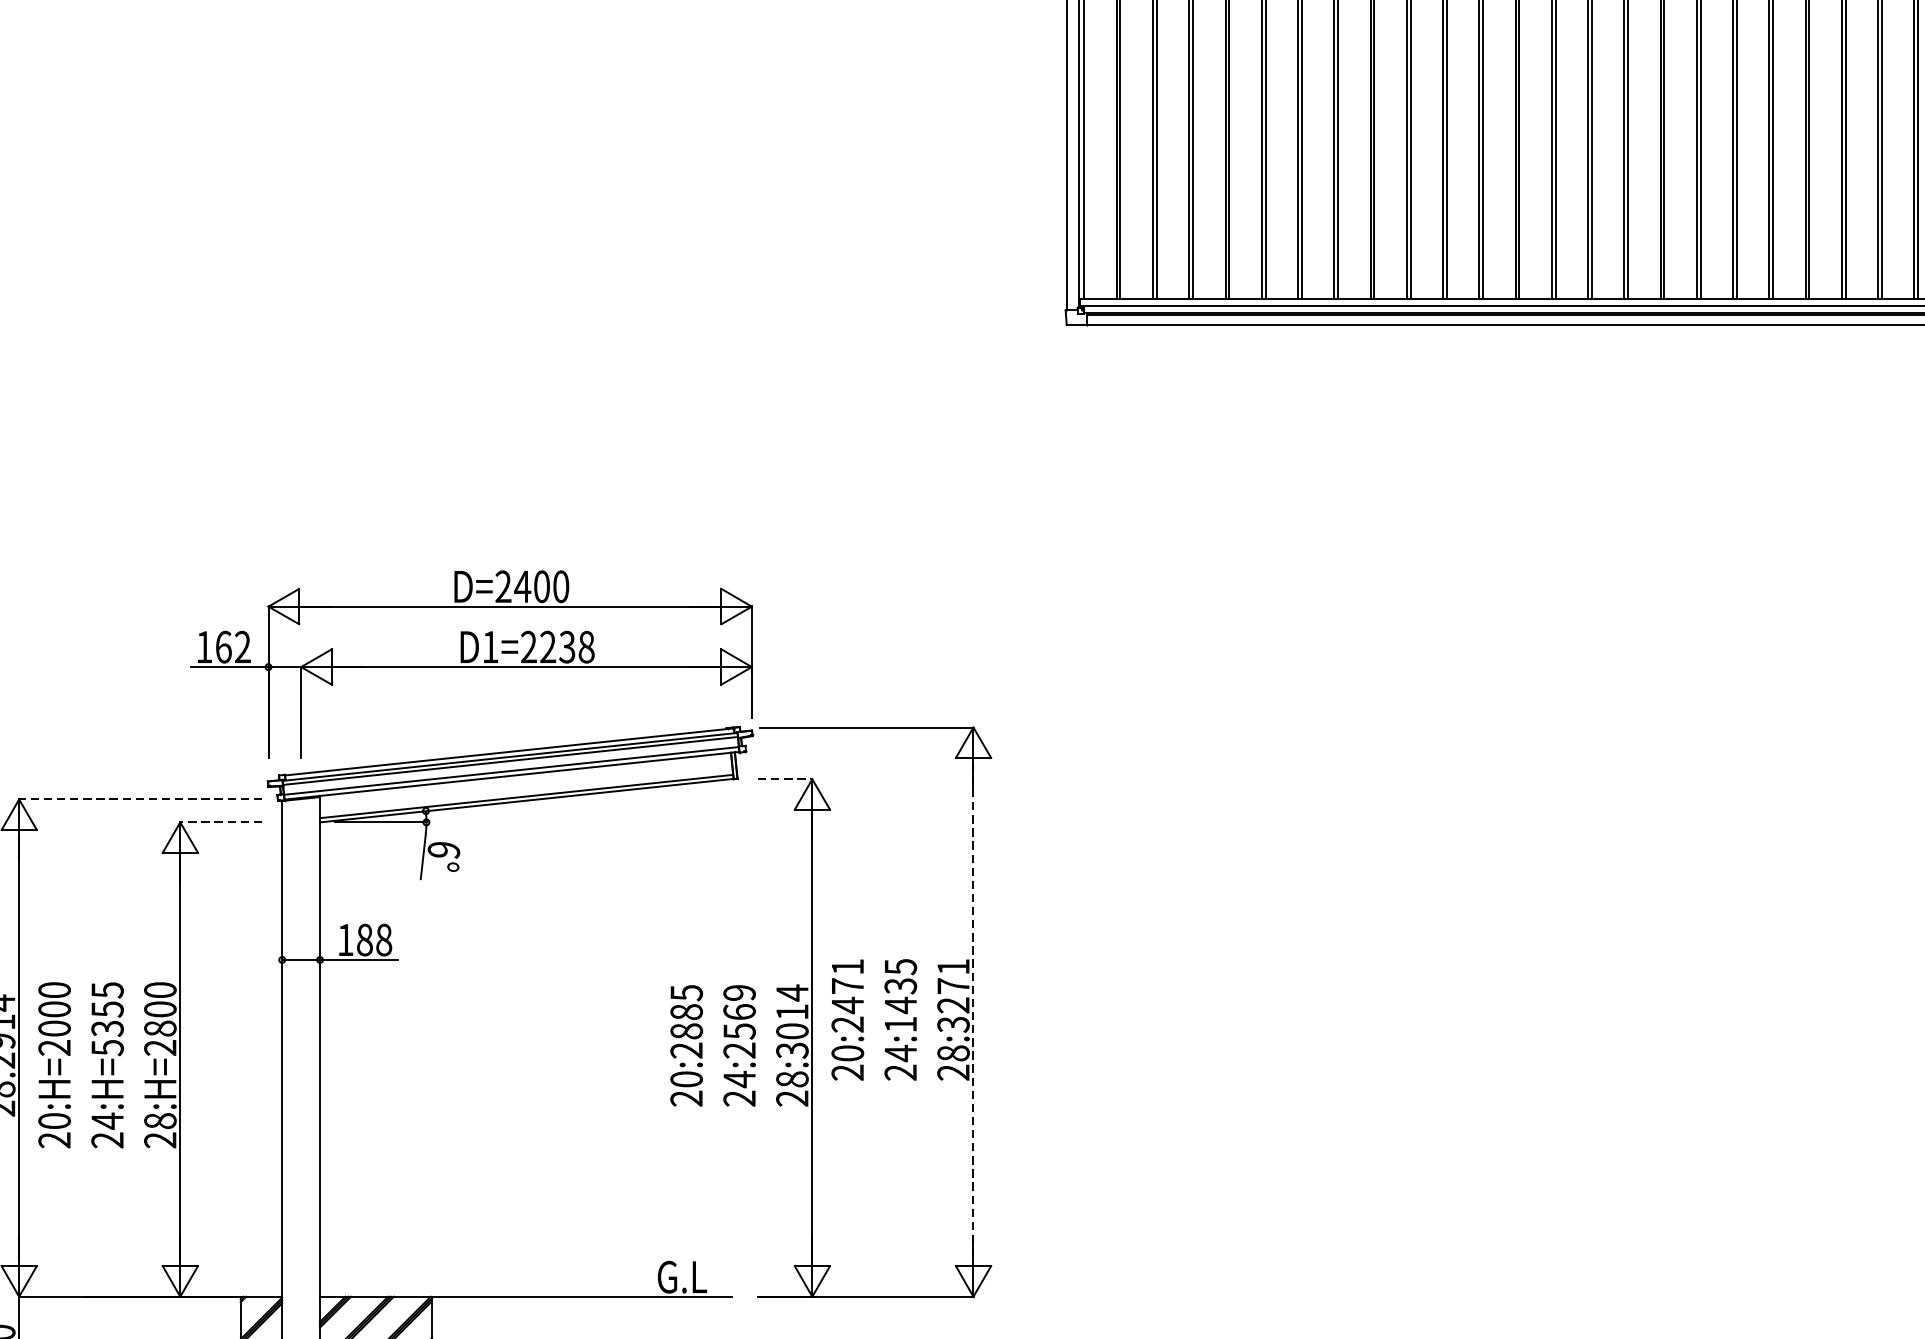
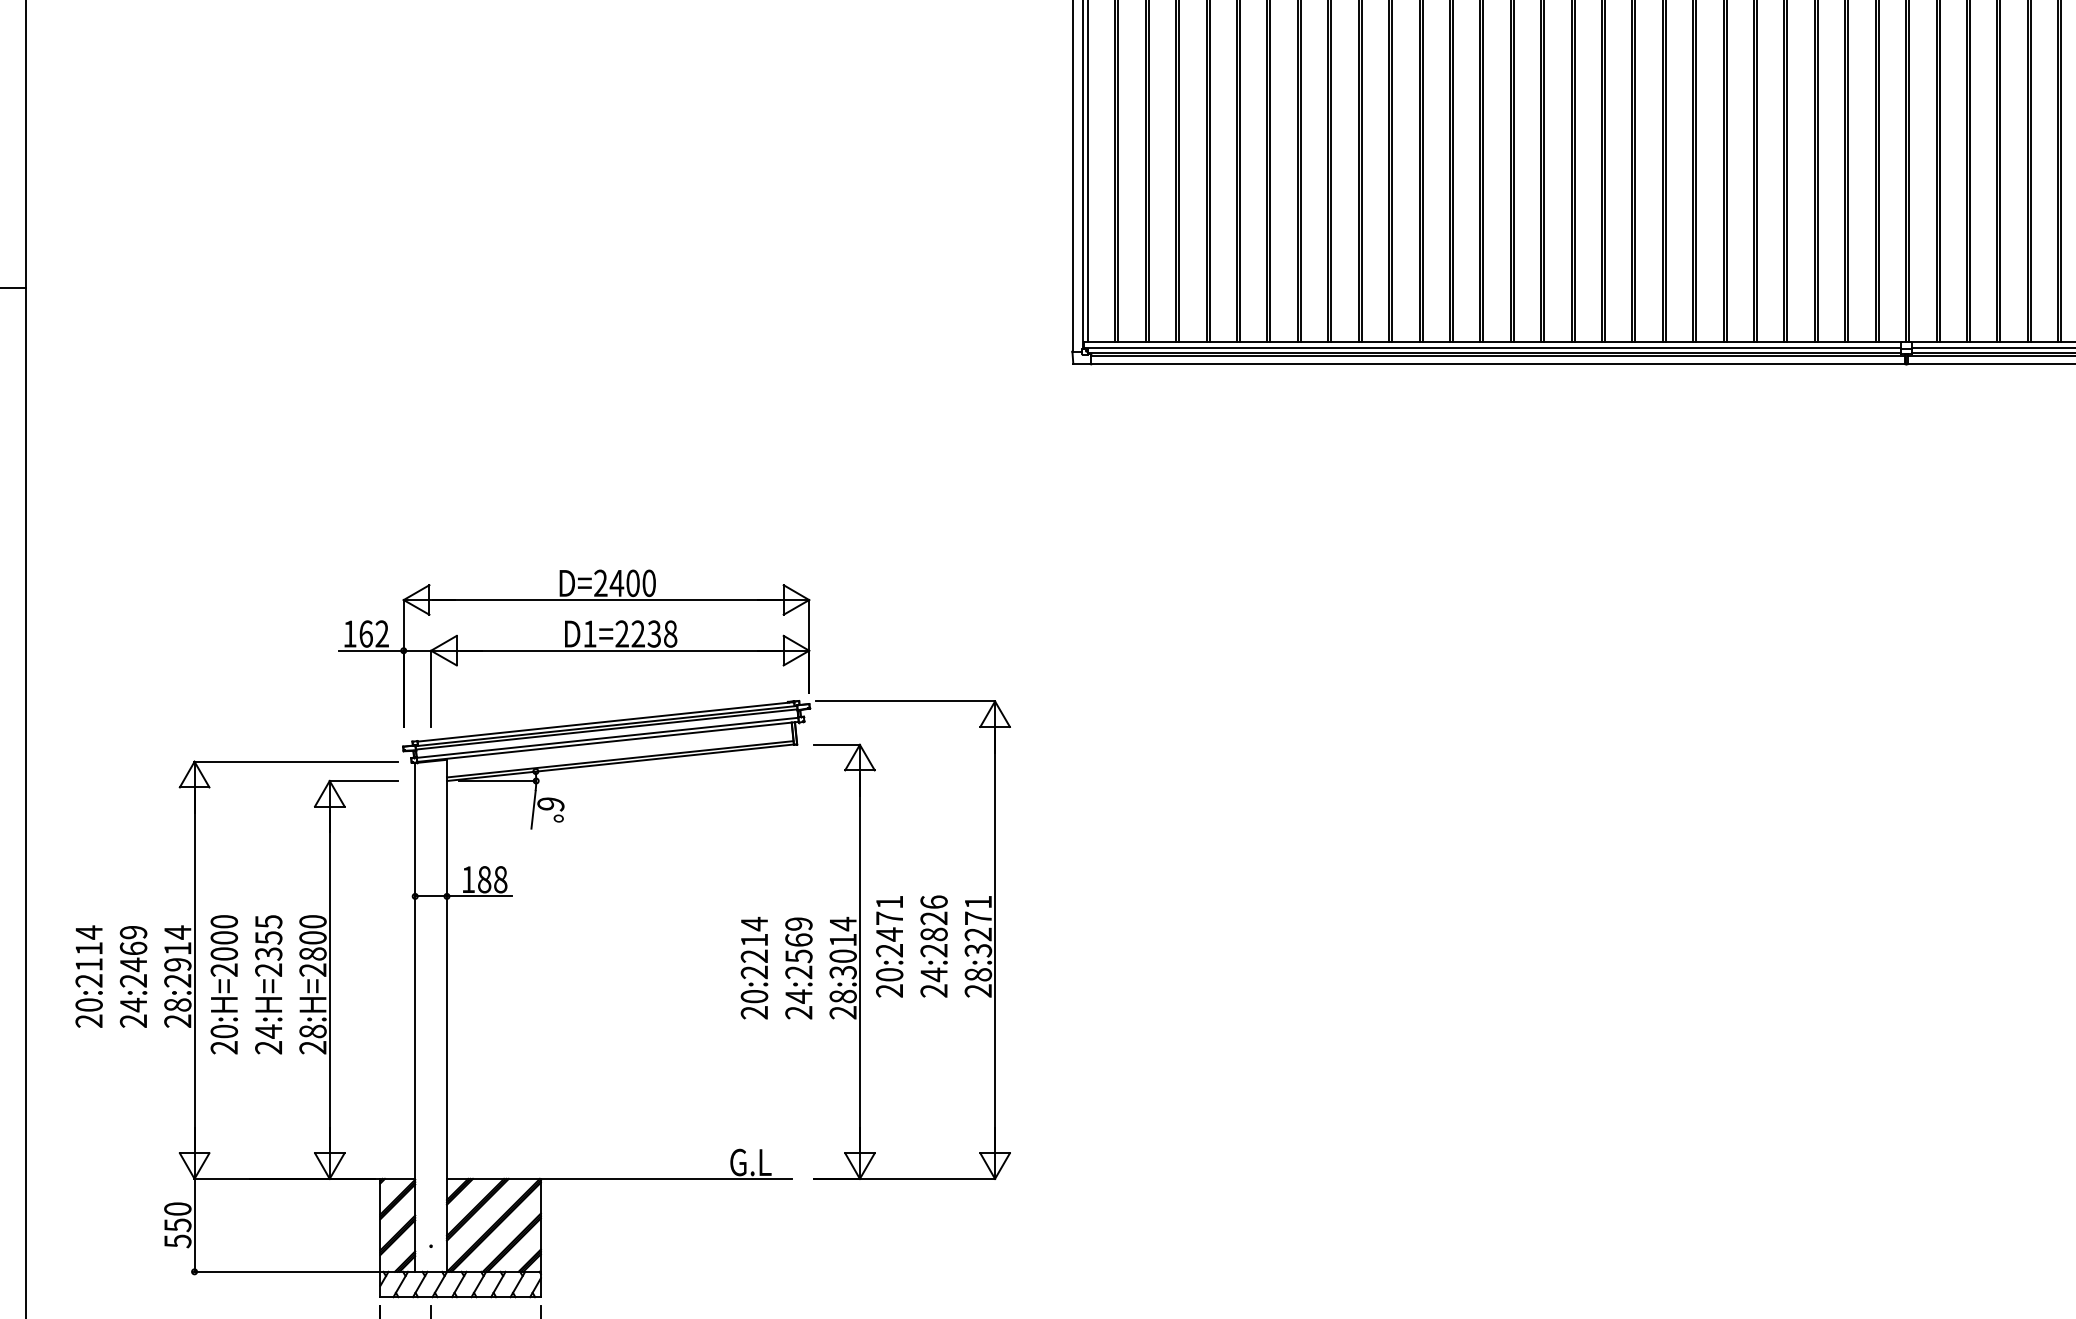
line: (785, 778) -> (837, 744), dashed -> solid
line: (140, 799) -> (296, 761), dashed -> solid
line: (220, 822) -> (363, 781), dashed -> solid
text: (900, 995) -> (933, 926), 24:1435 -> 24:2826
text: (686, 1011) -> (754, 939), 20:2885 -> 20:2214
line: (973, 1012) -> (995, 940), dashed -> solid
text: (107, 1048) -> (268, 970), 24:H=5355 -> 24:H=2355

